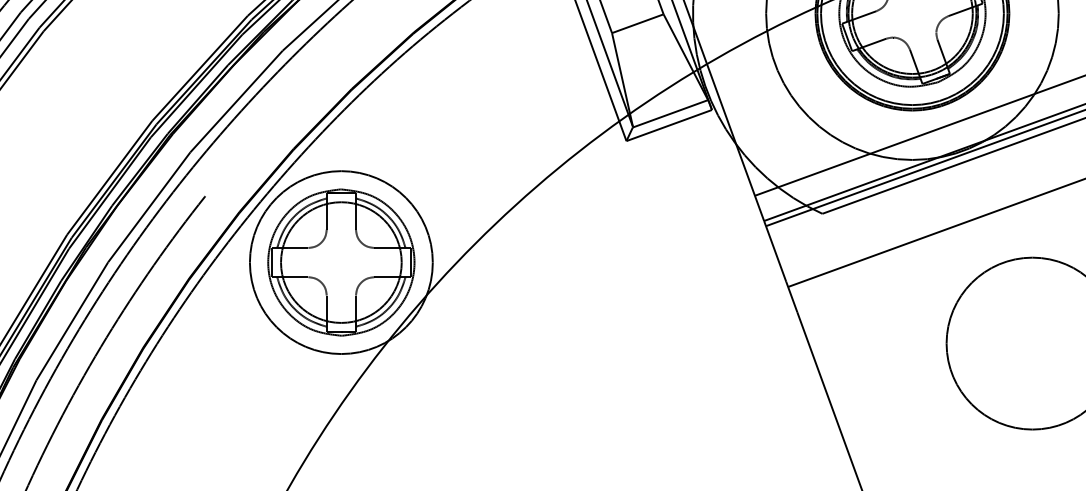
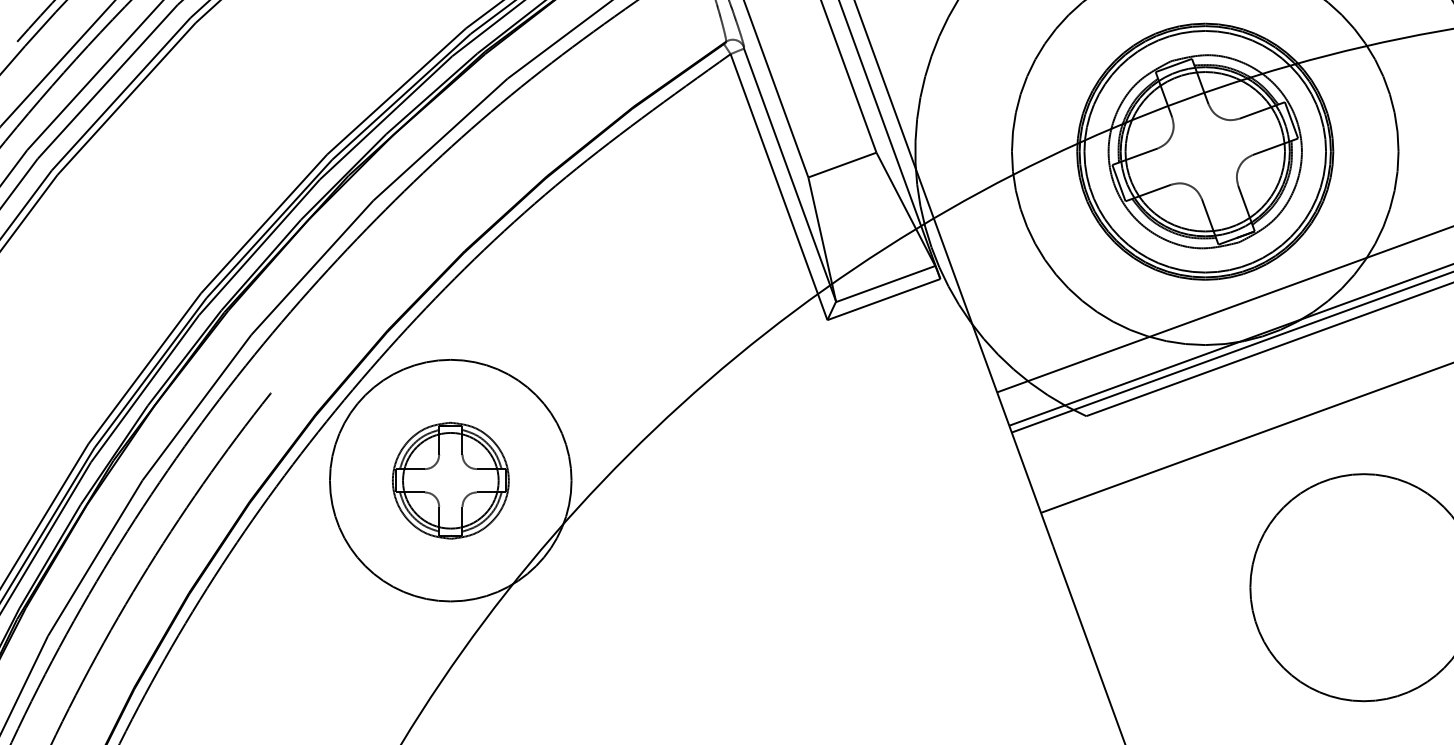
part: (341, 262) -> (450, 480), size x0.6

